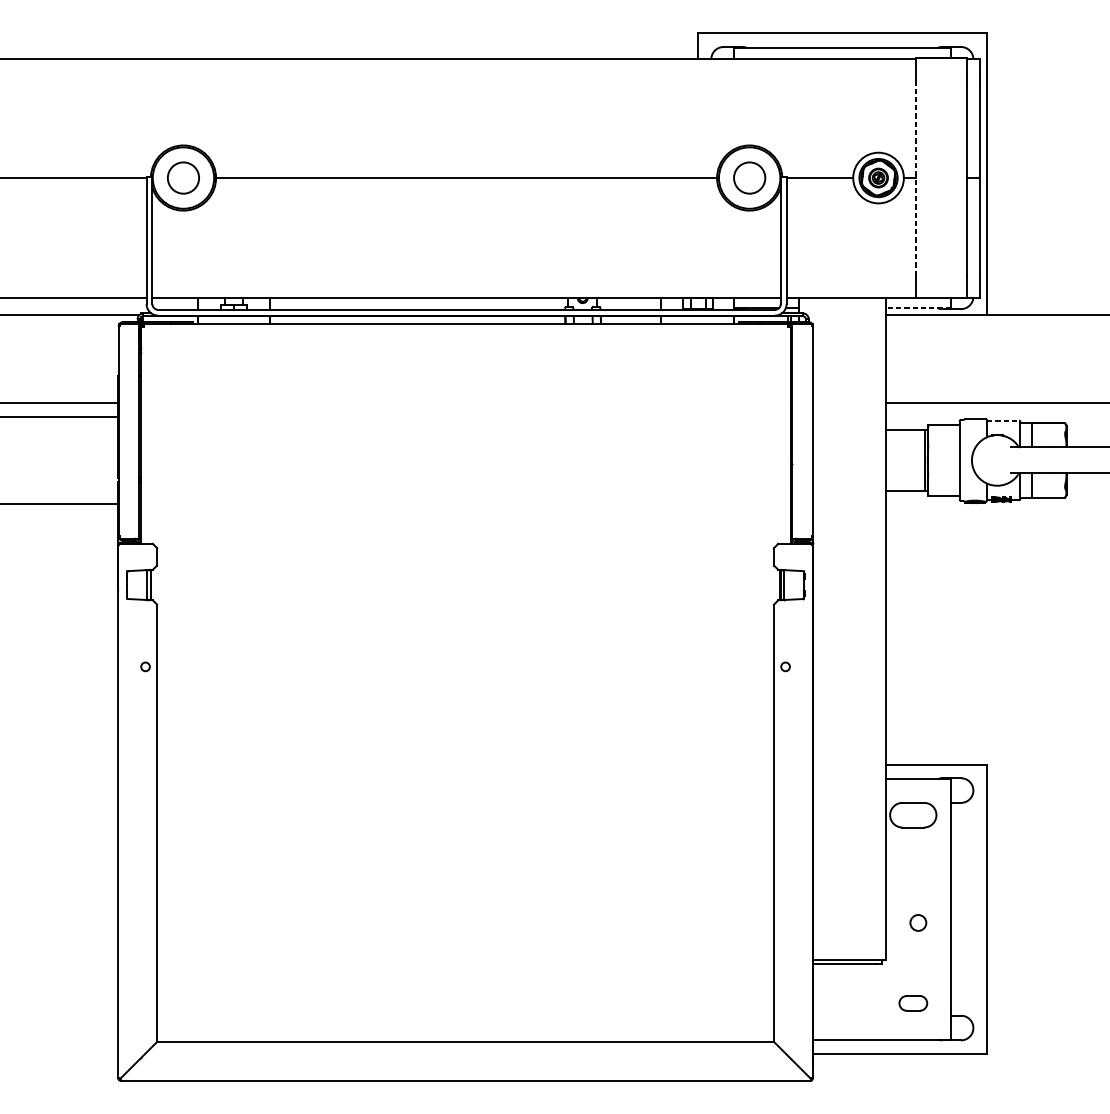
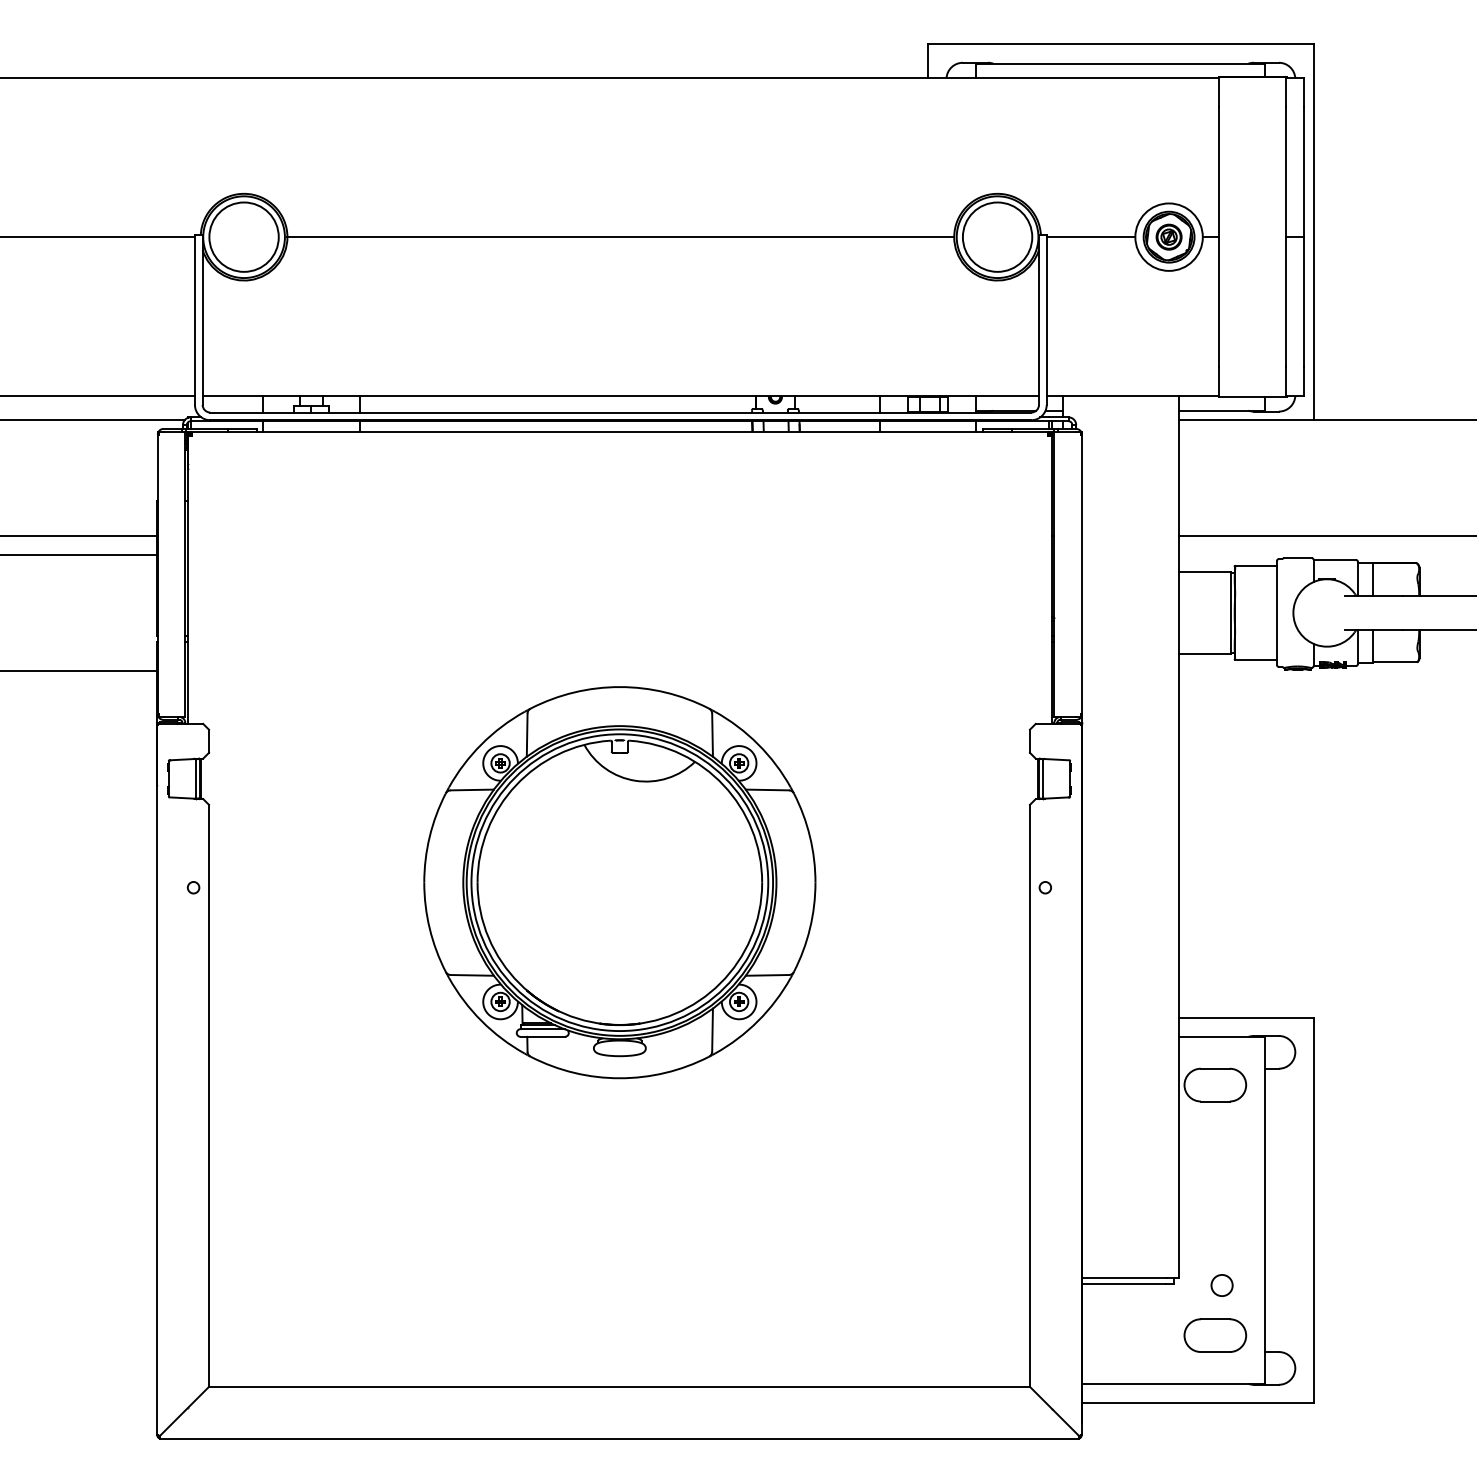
circle: (183, 177) -> (243, 236), size x1.67
circle: (749, 177) -> (997, 236), size x1.67
line: (915, 177) -> (1218, 236), dashed -> solid
line: (917, 308) -> (1221, 410), dashed -> solid
line: (1003, 420) -> (1335, 559), dashed -> solid
part: (465, 662) -> (619, 882), added
circle: (917, 922) -> (1221, 1285), moved
part: (913, 1003) -> (1215, 1335), size x1.67

